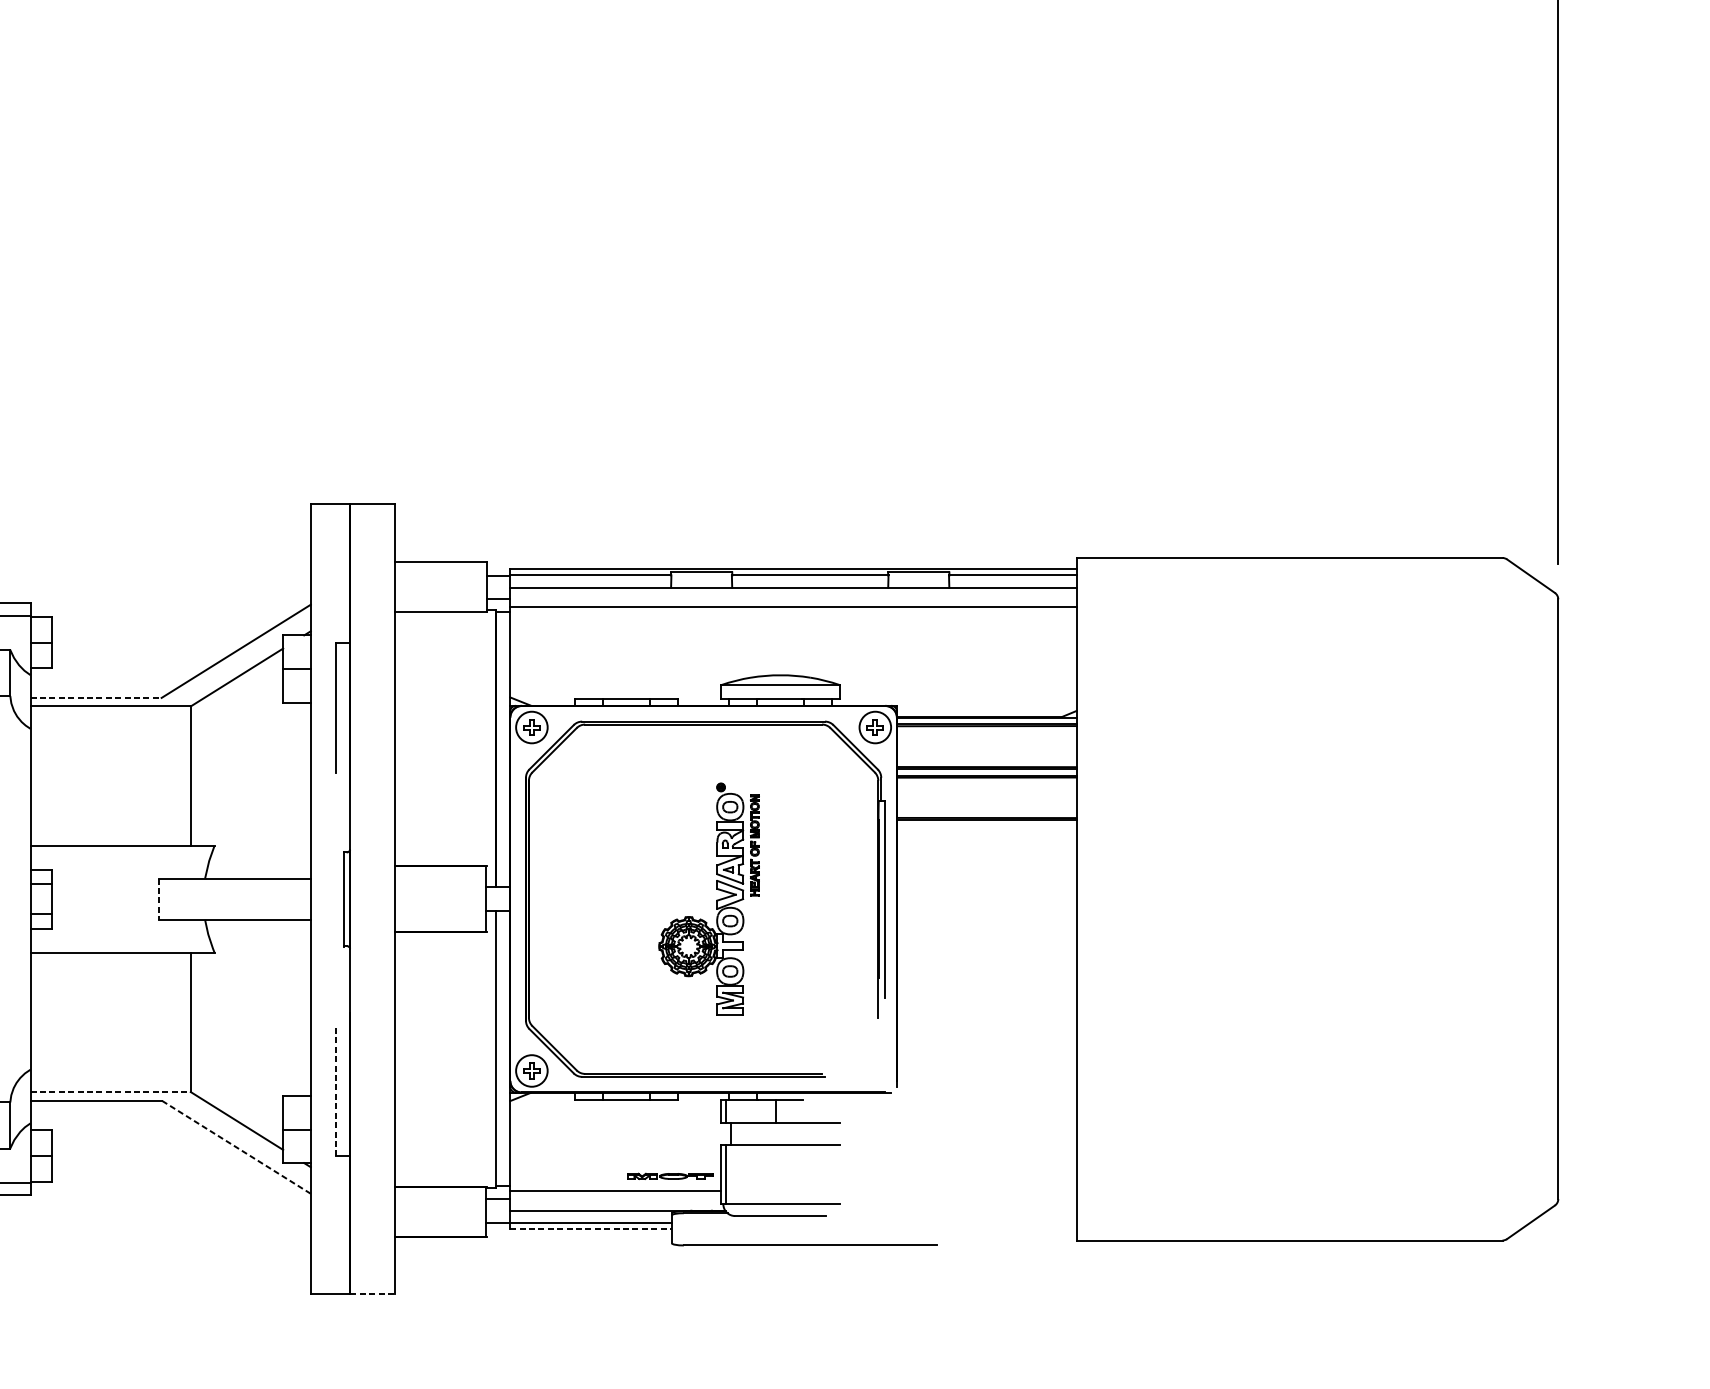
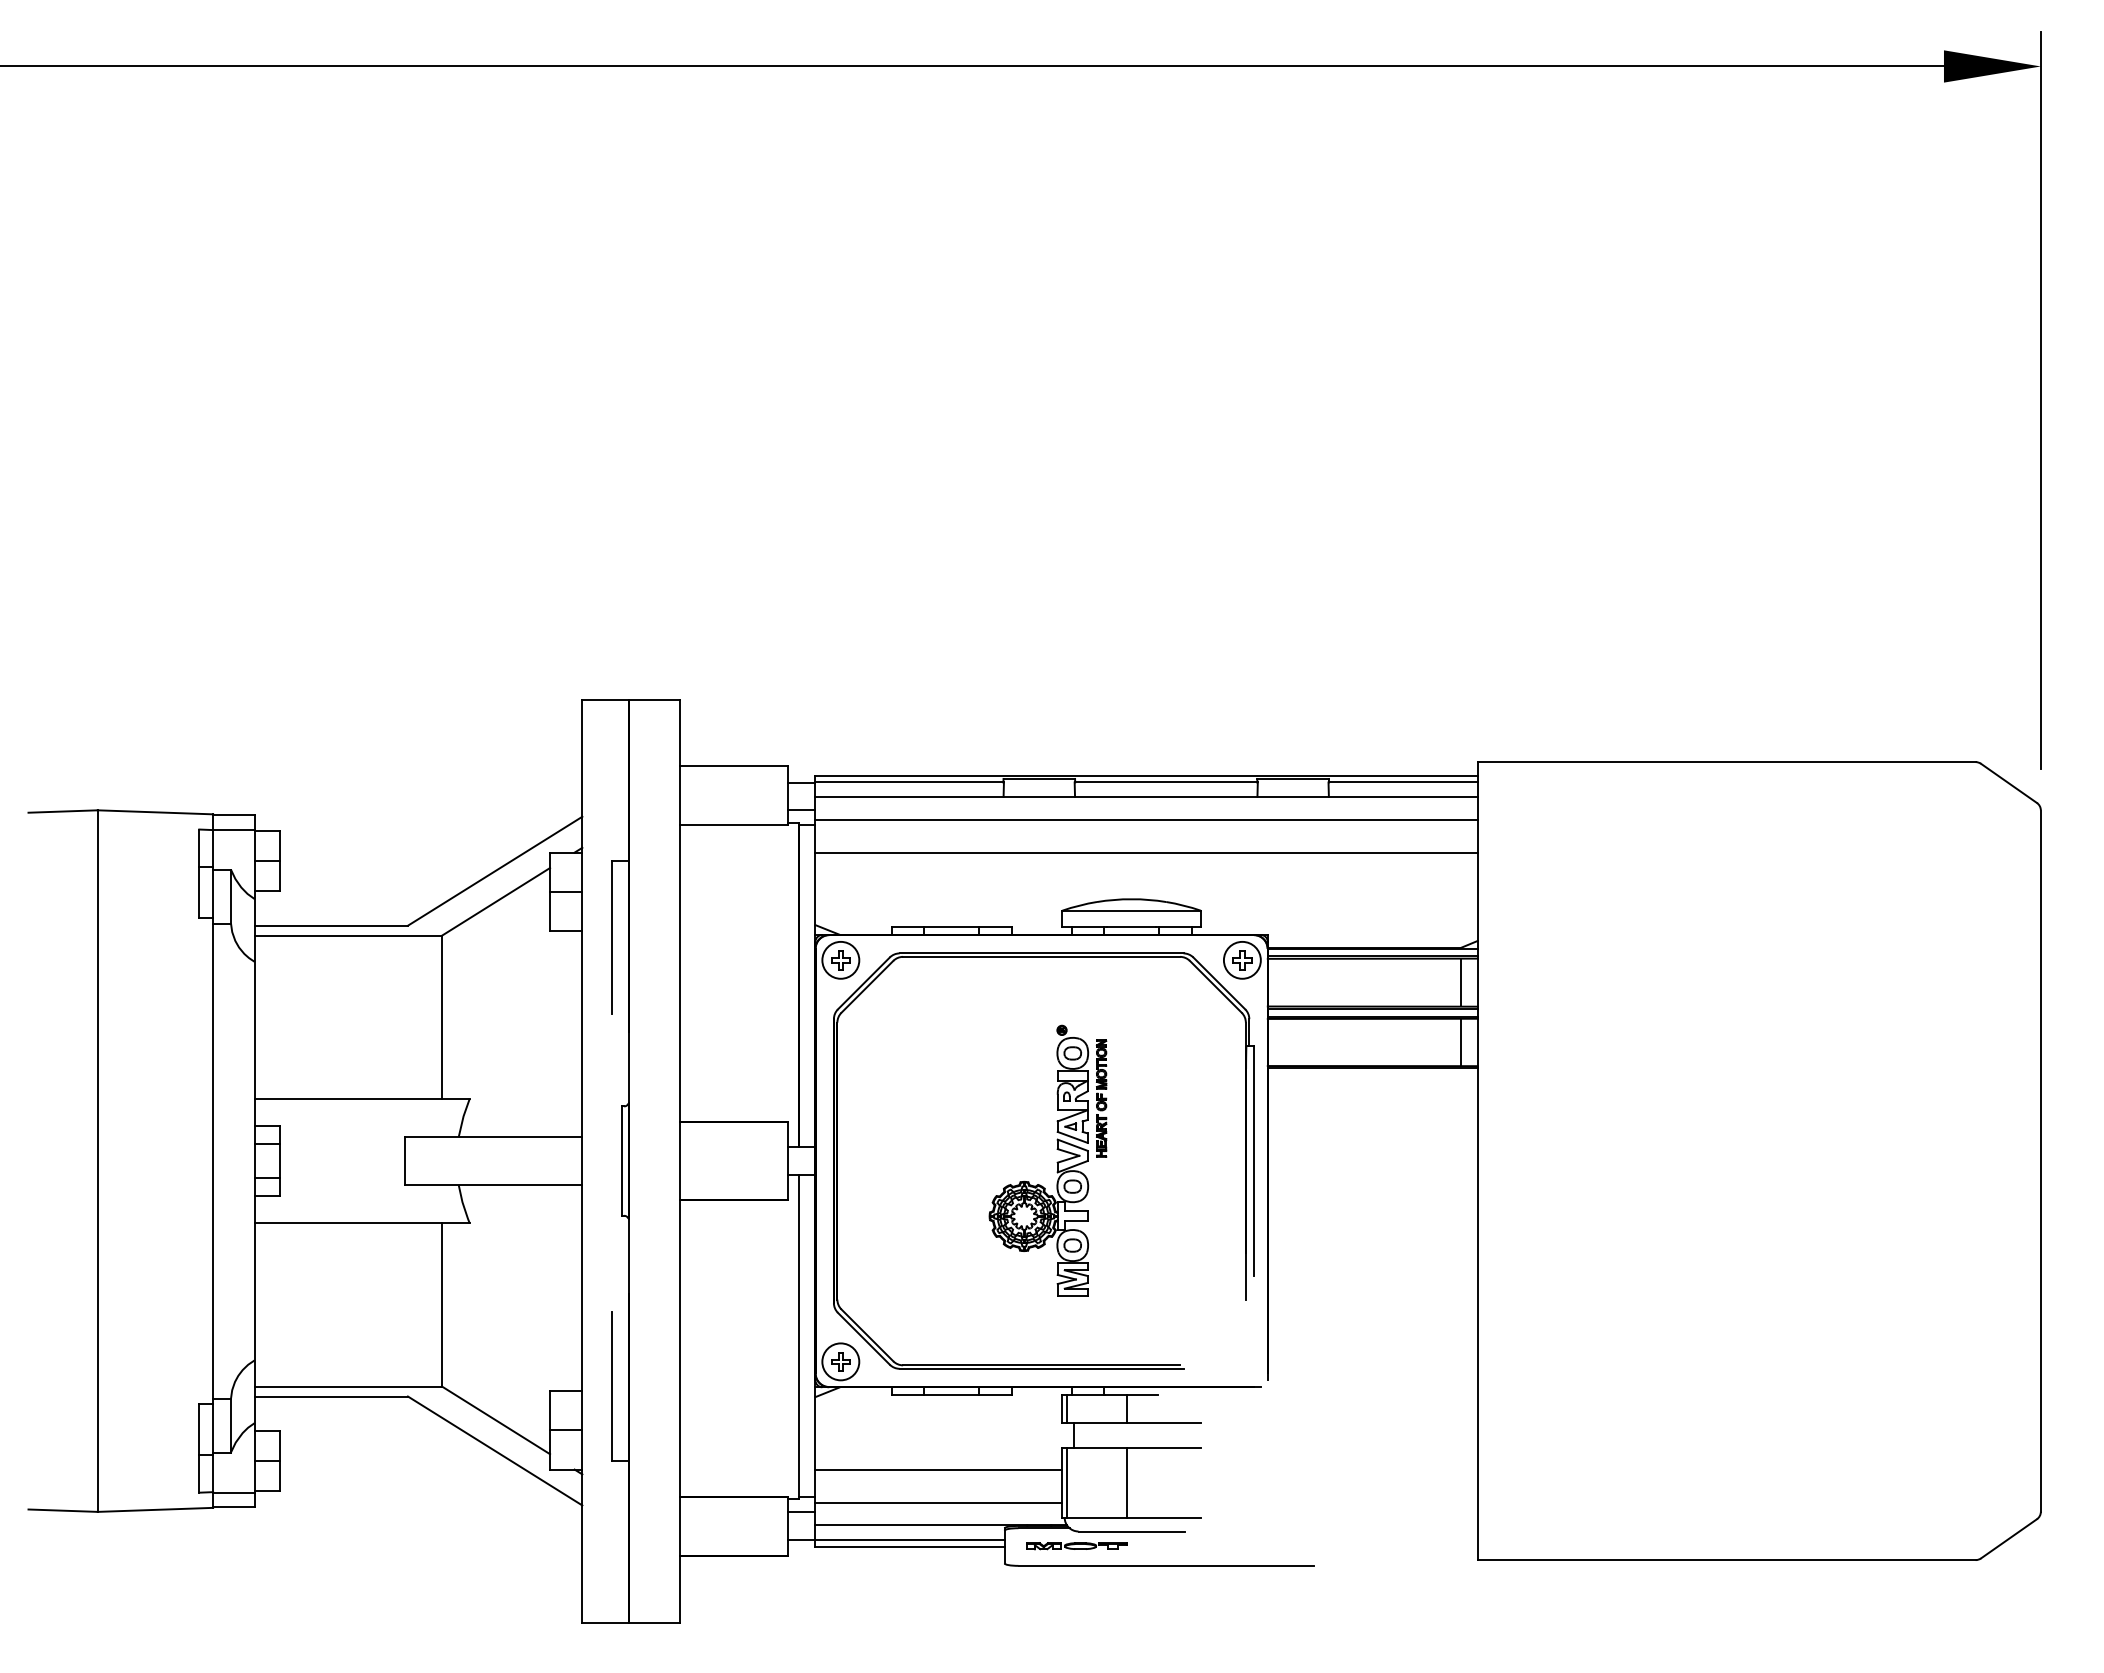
line: (793, 635) -> (1146, 852), added
line: (96, 697) -> (331, 925), dashed -> solid
line: (1062, 746) -> (1461, 982), added
line: (1062, 797) -> (1461, 1042), added
line: (158, 899) -> (404, 1161), dashed -> solid
line: (110, 1092) -> (348, 1386), dashed -> solid
line: (336, 1092) -> (612, 1386), dashed -> solid
line: (236, 1146) -> (495, 1450), dashed -> solid
line: (615, 1163) -> (938, 1469), added
line: (776, 1174) -> (1126, 1482), added
part: (670, 1176) -> (1076, 1546), moved
line: (591, 1228) -> (910, 1546), dashed -> solid
line: (372, 1293) -> (654, 1622), dashed -> solid

